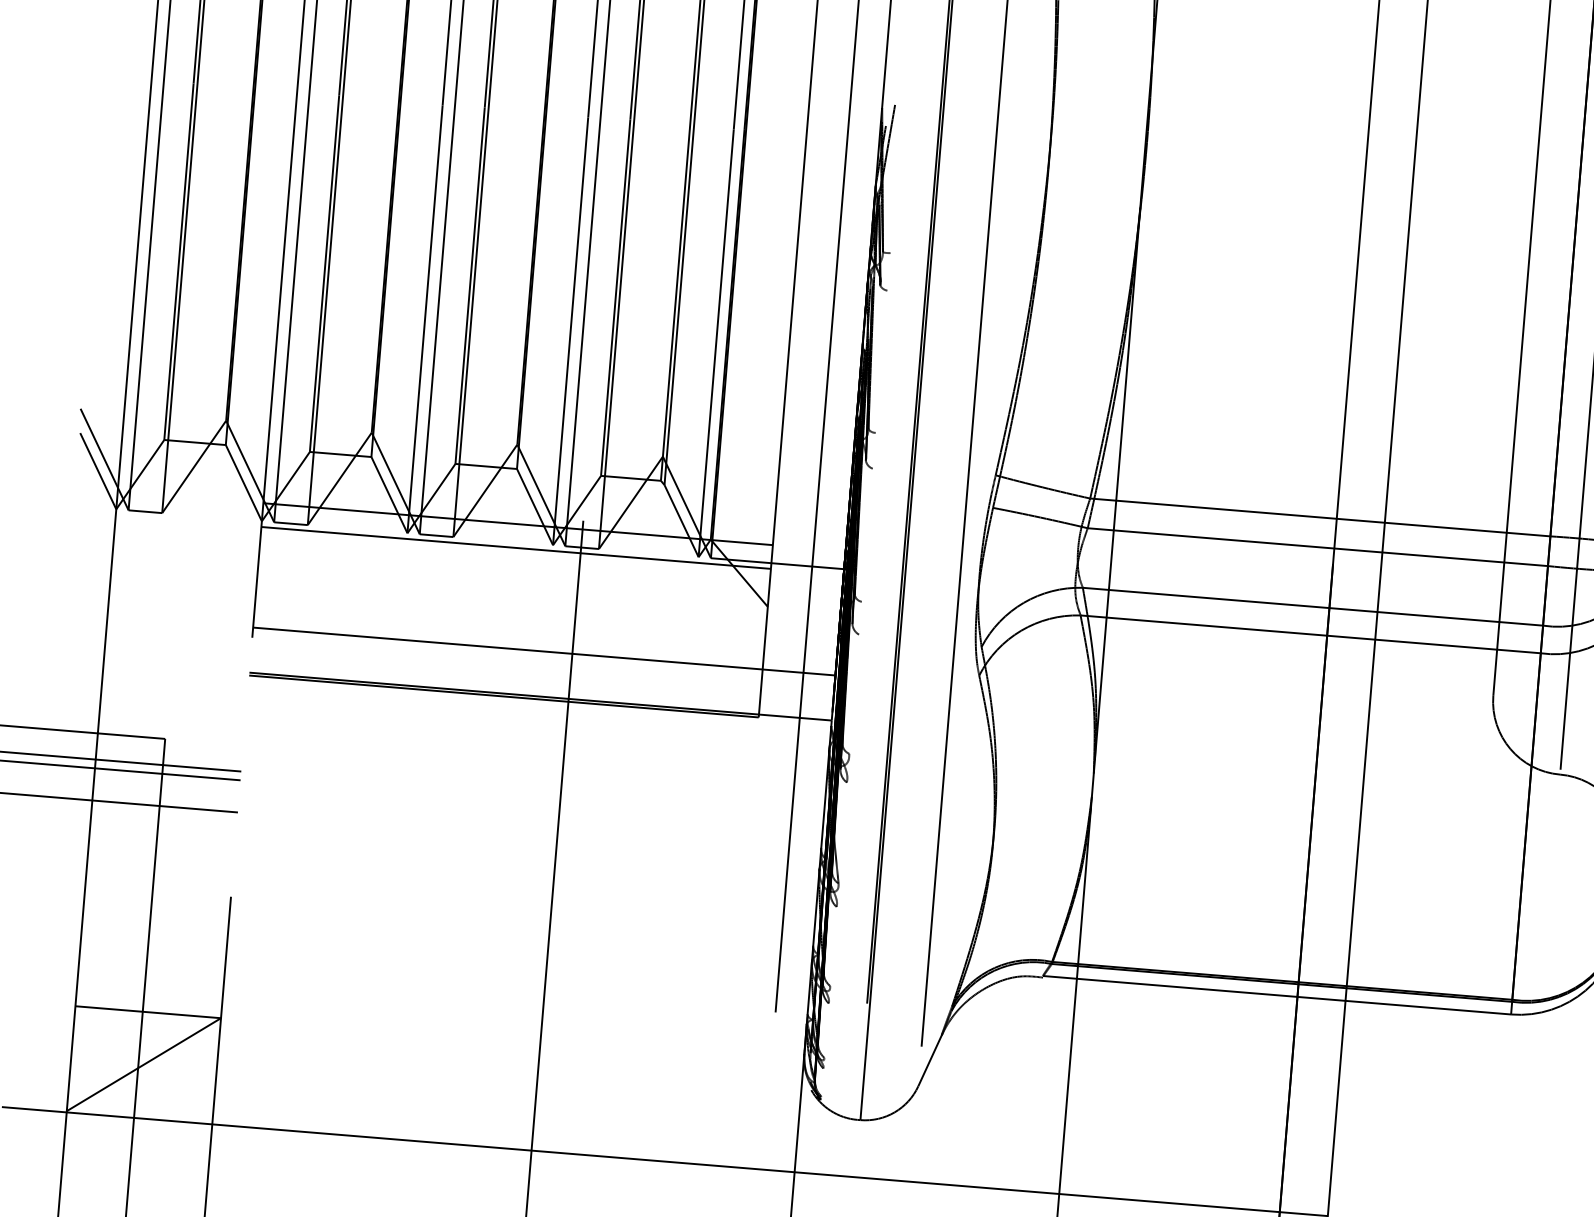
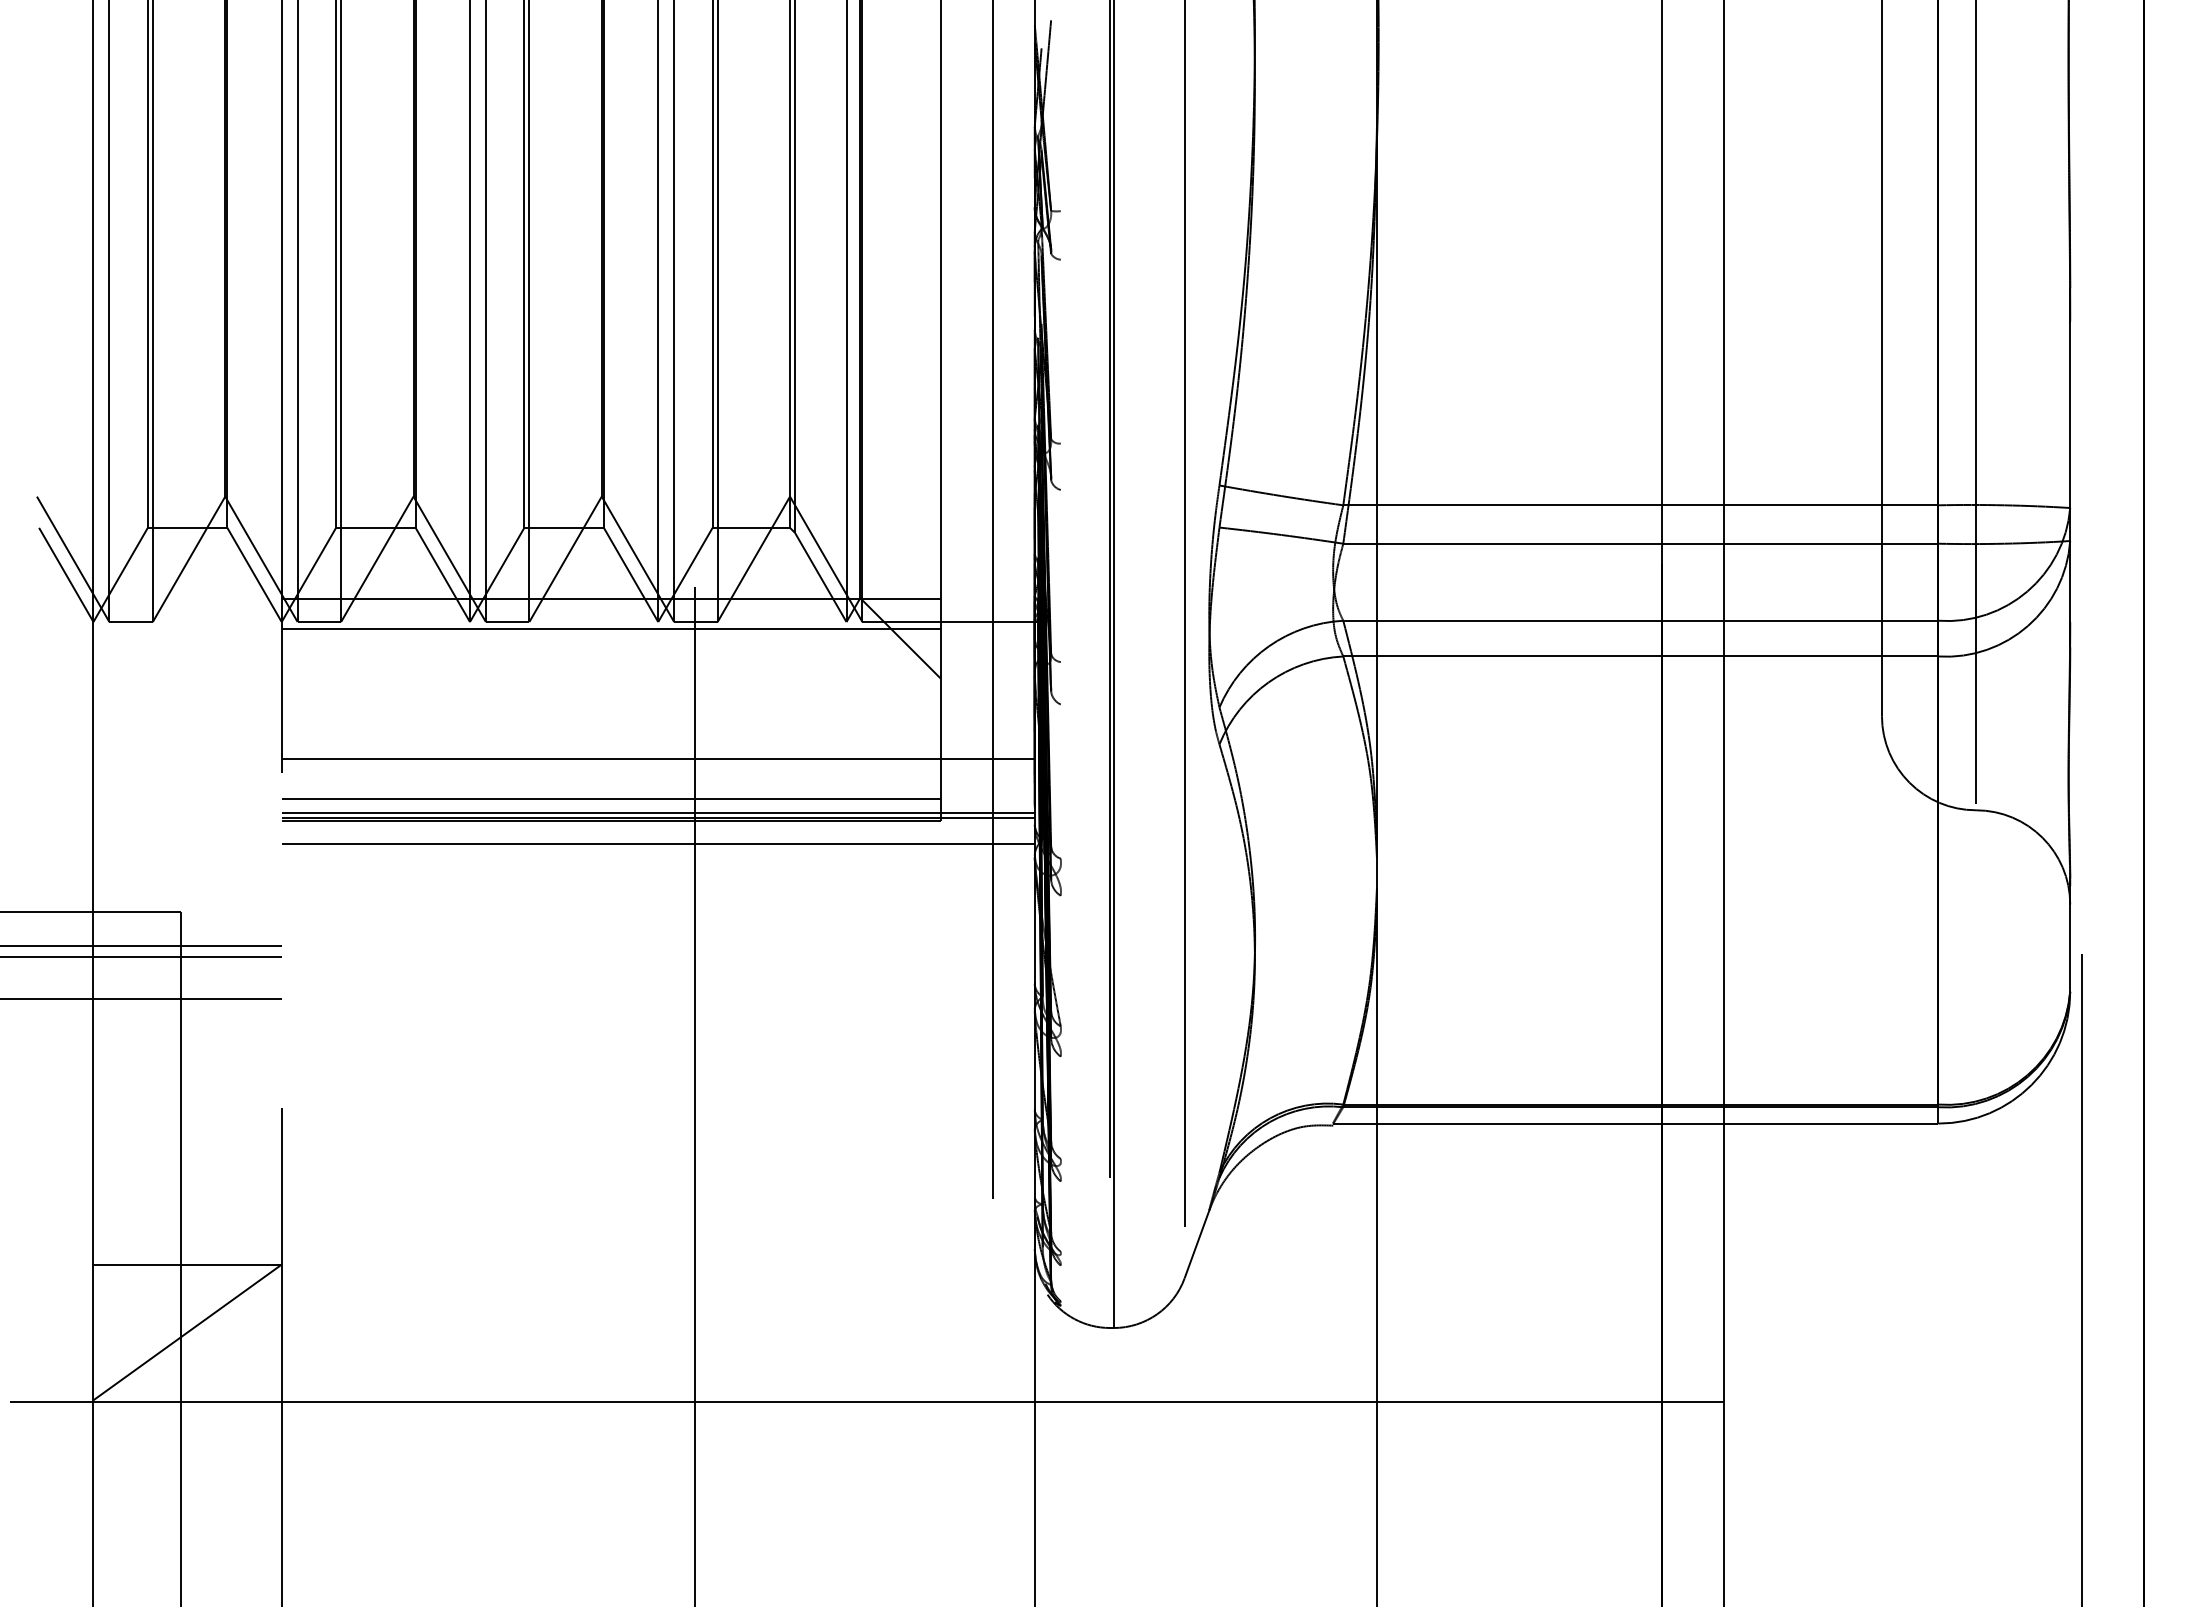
line: (504, 678) -> (610, 798), added
line: (540, 693) -> (657, 813), added
line: (538, 717) -> (657, 844), added

